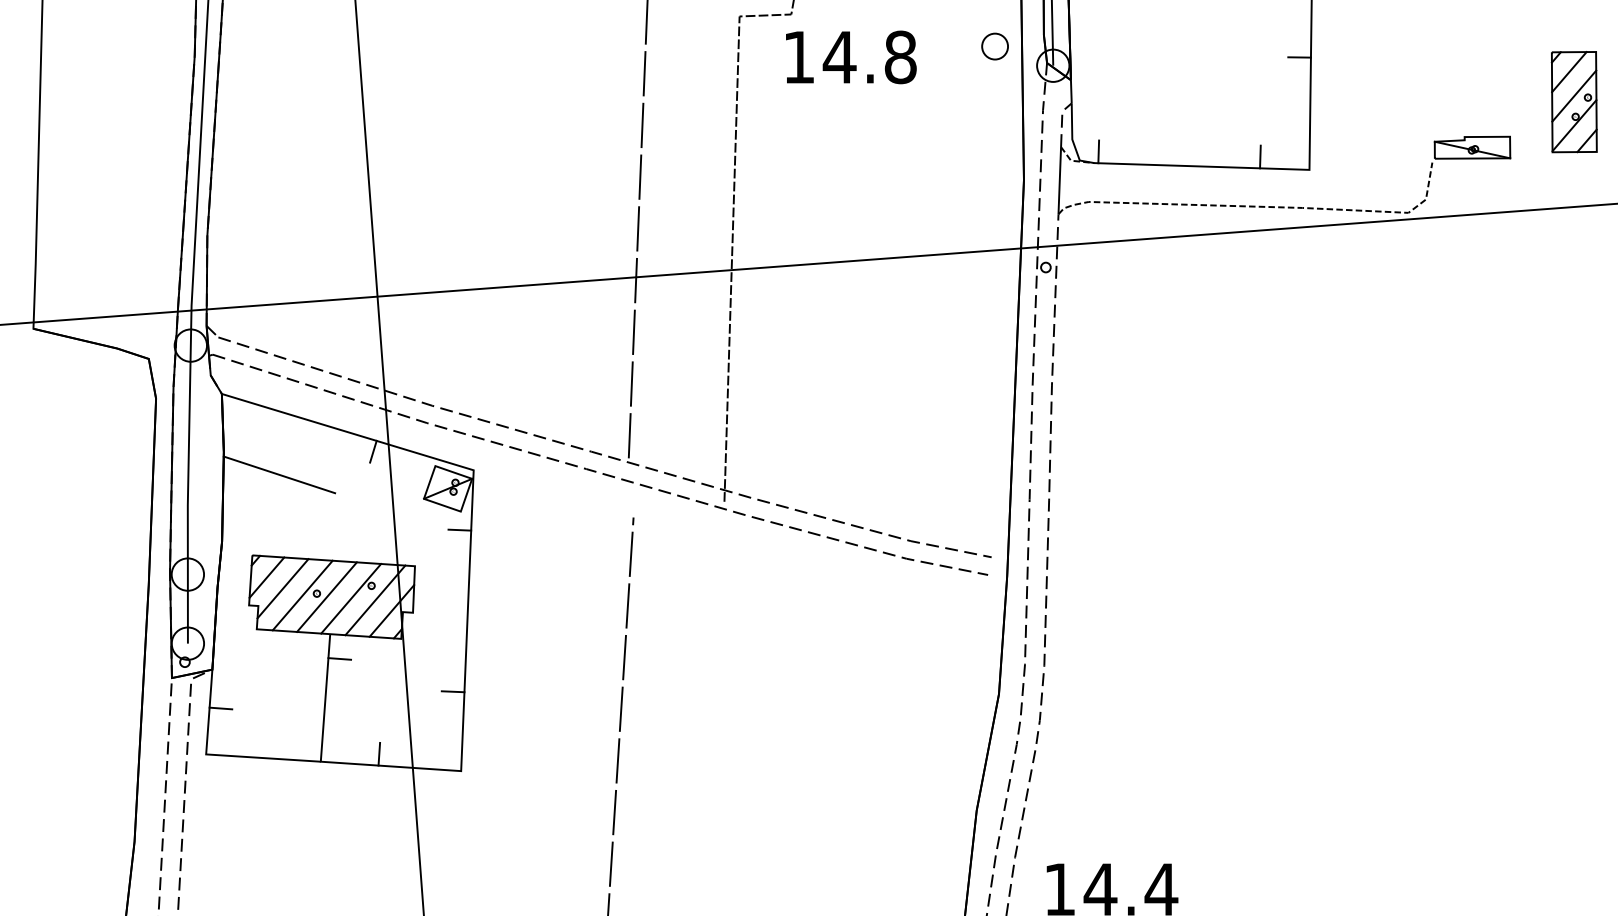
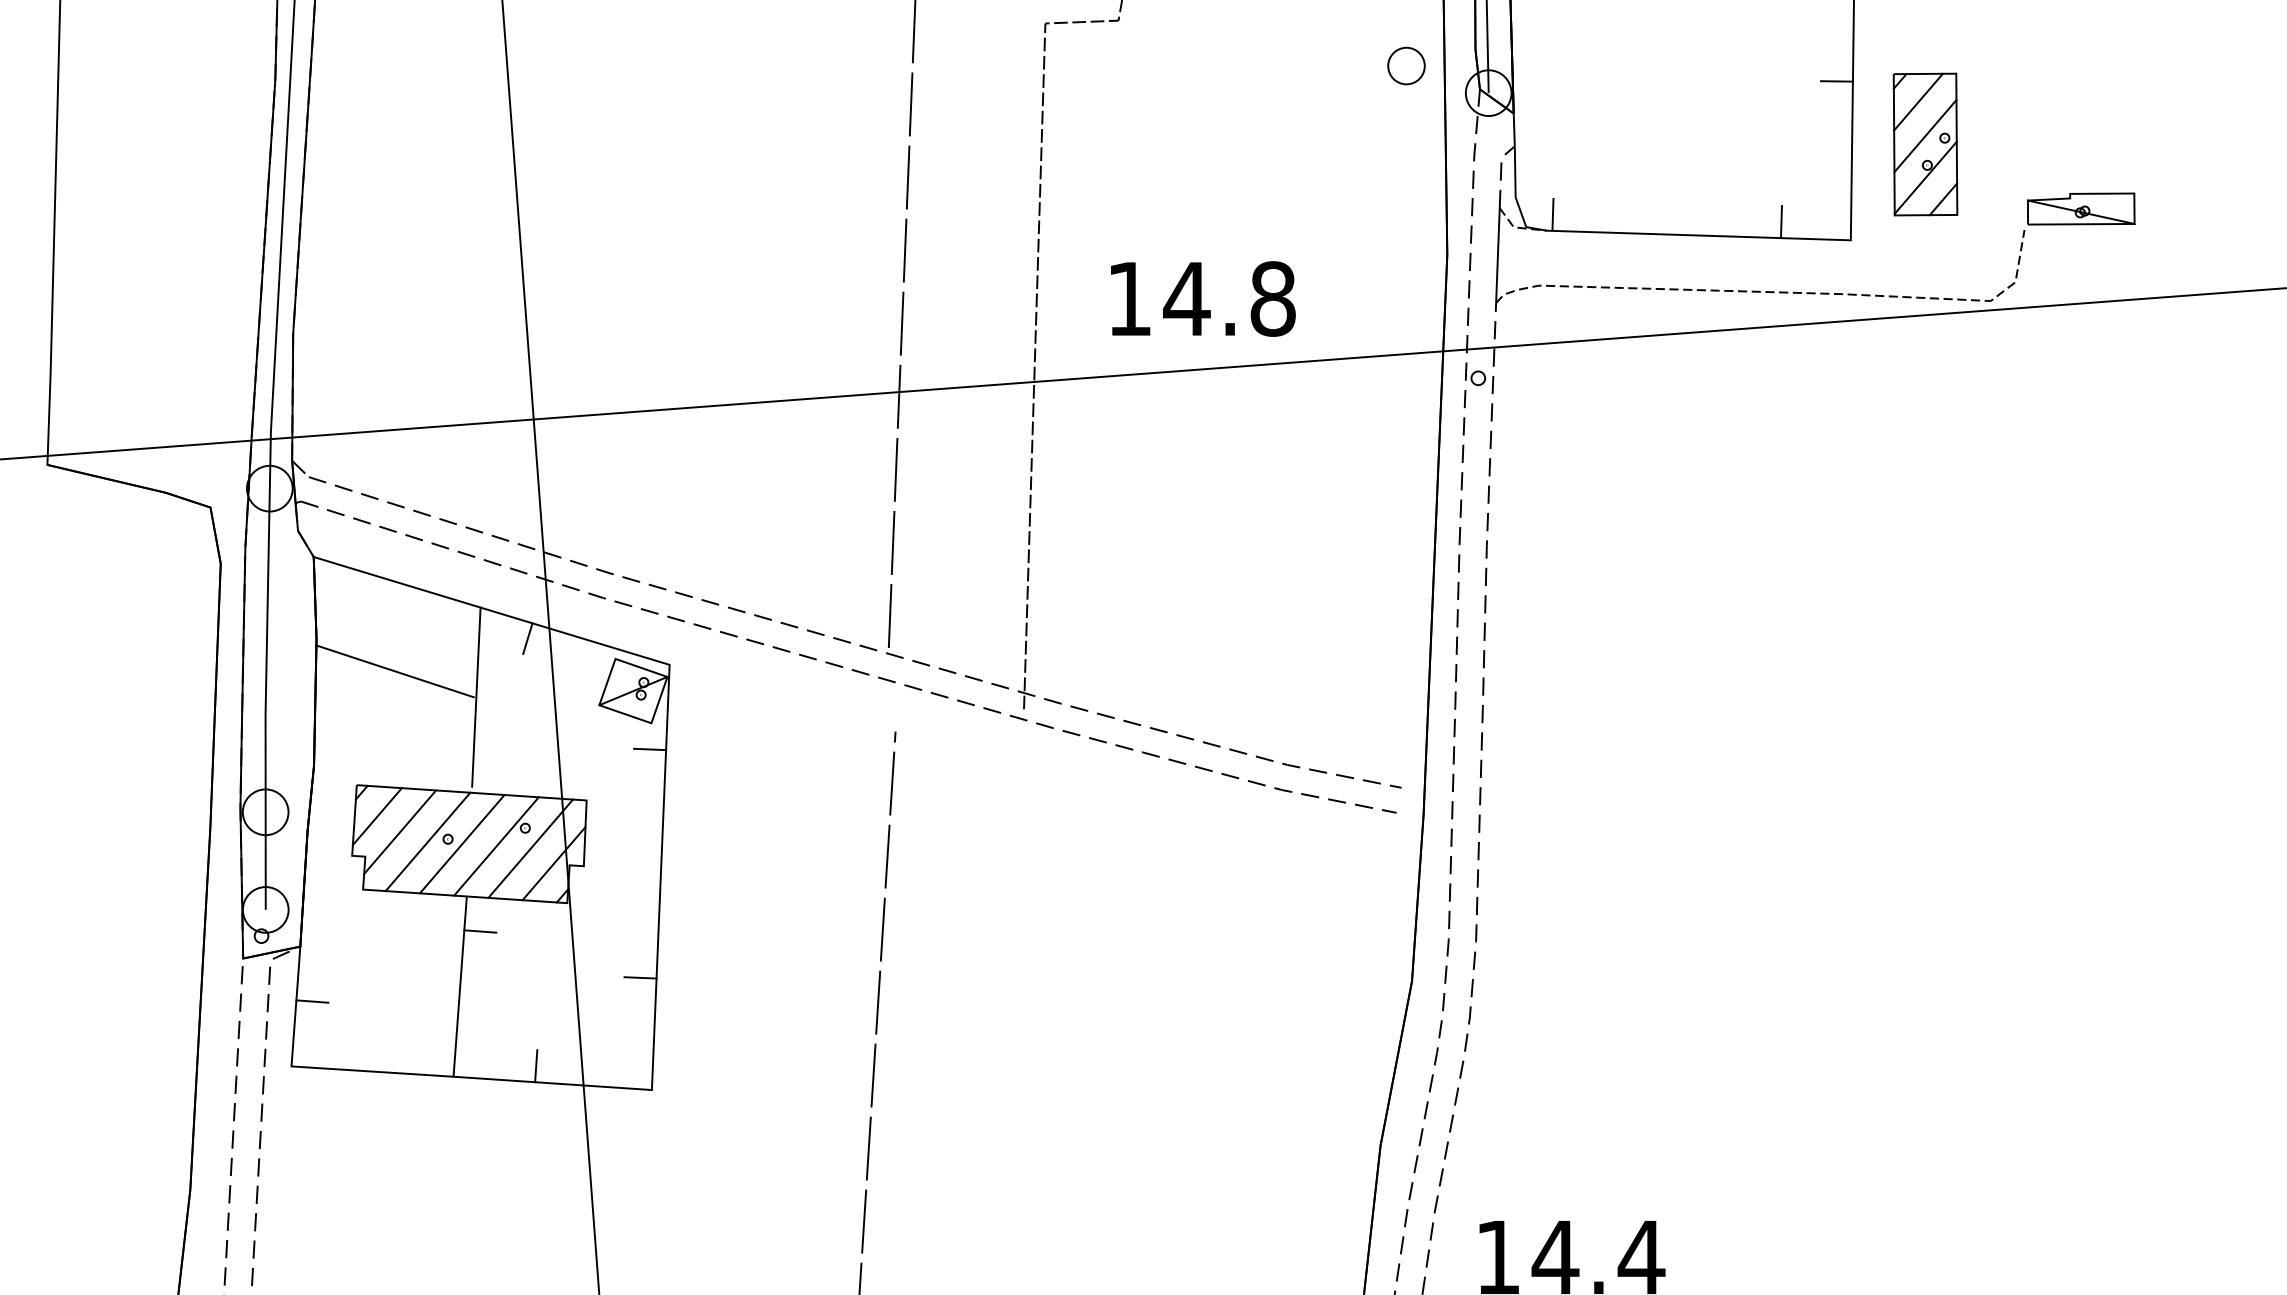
text: (851, 57) -> (1203, 299), moved
part: (1573, 102) -> (1924, 145), moved
line: (336, 492) -> (475, 696), added

